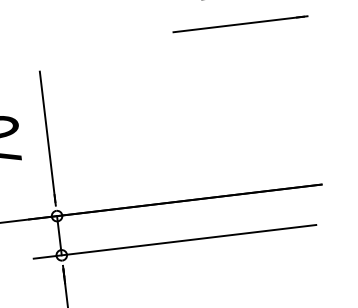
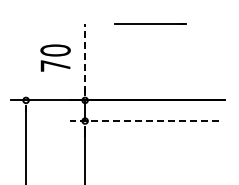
line: (240, 23) -> (150, 23), moved
line: (48, 136) -> (85, 58), solid -> dashed
line: (174, 242) -> (144, 121), solid -> dashed

